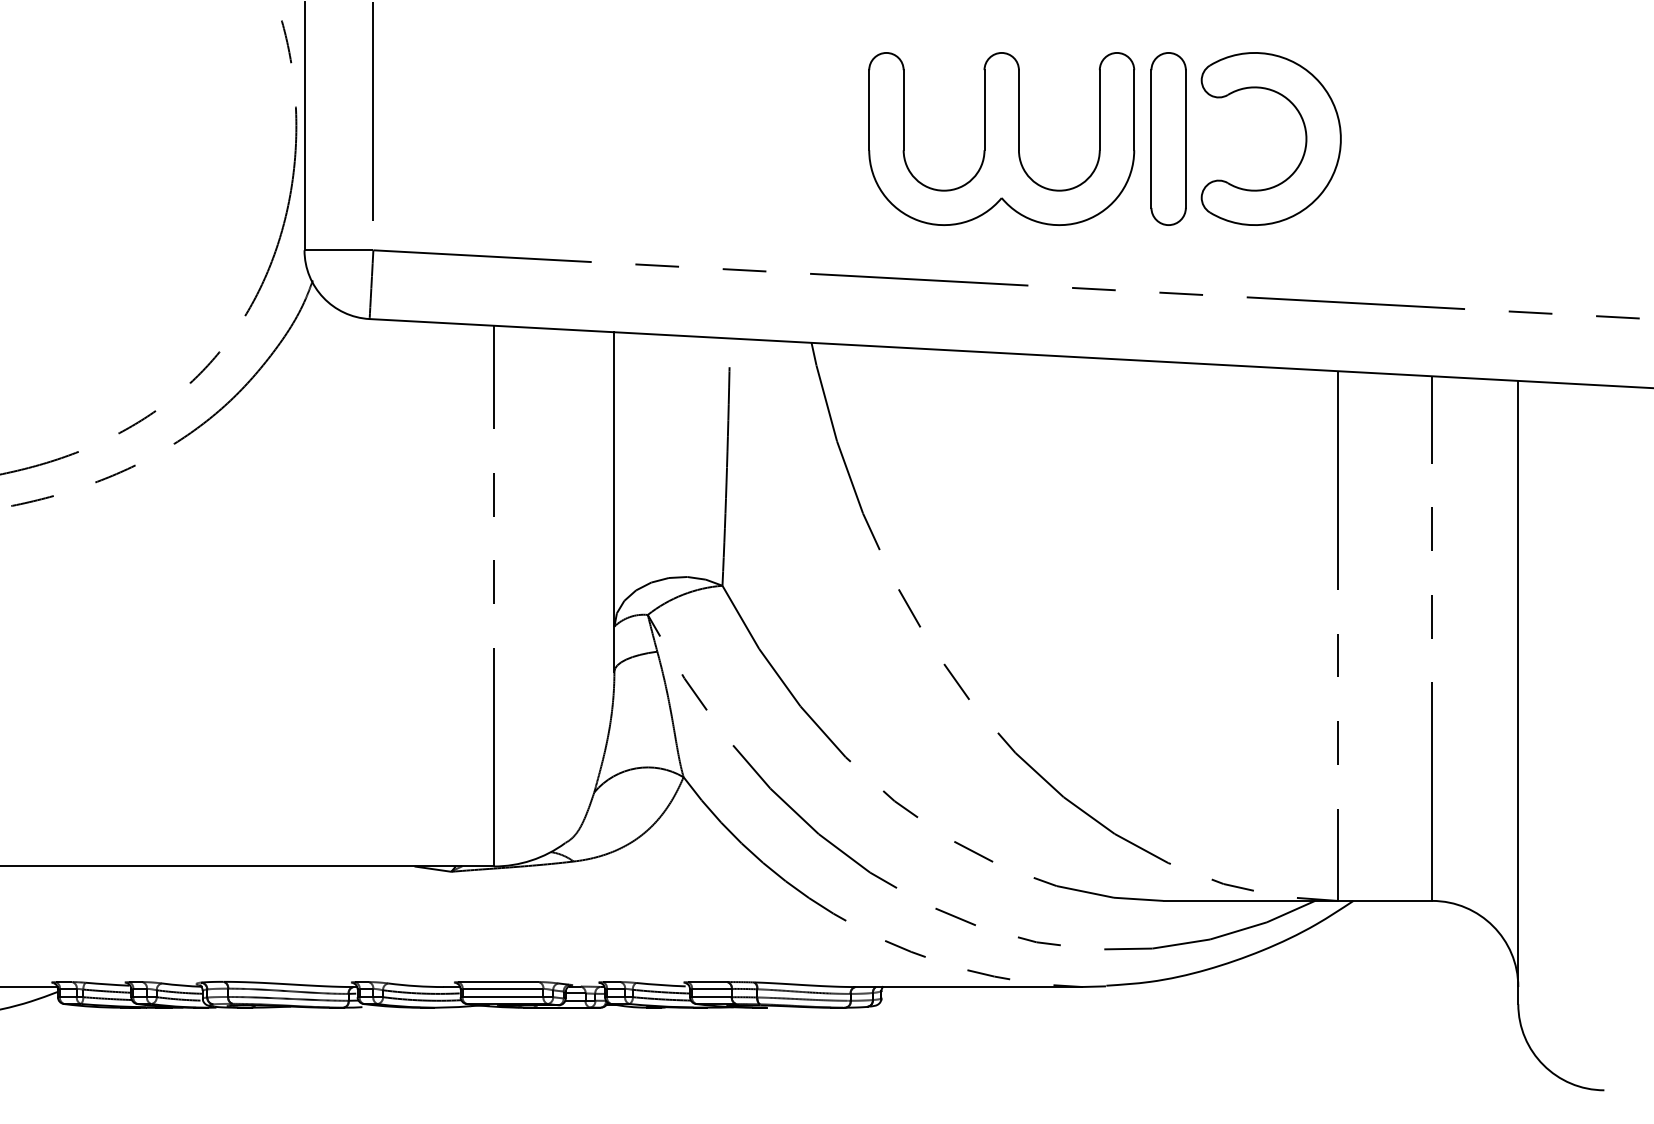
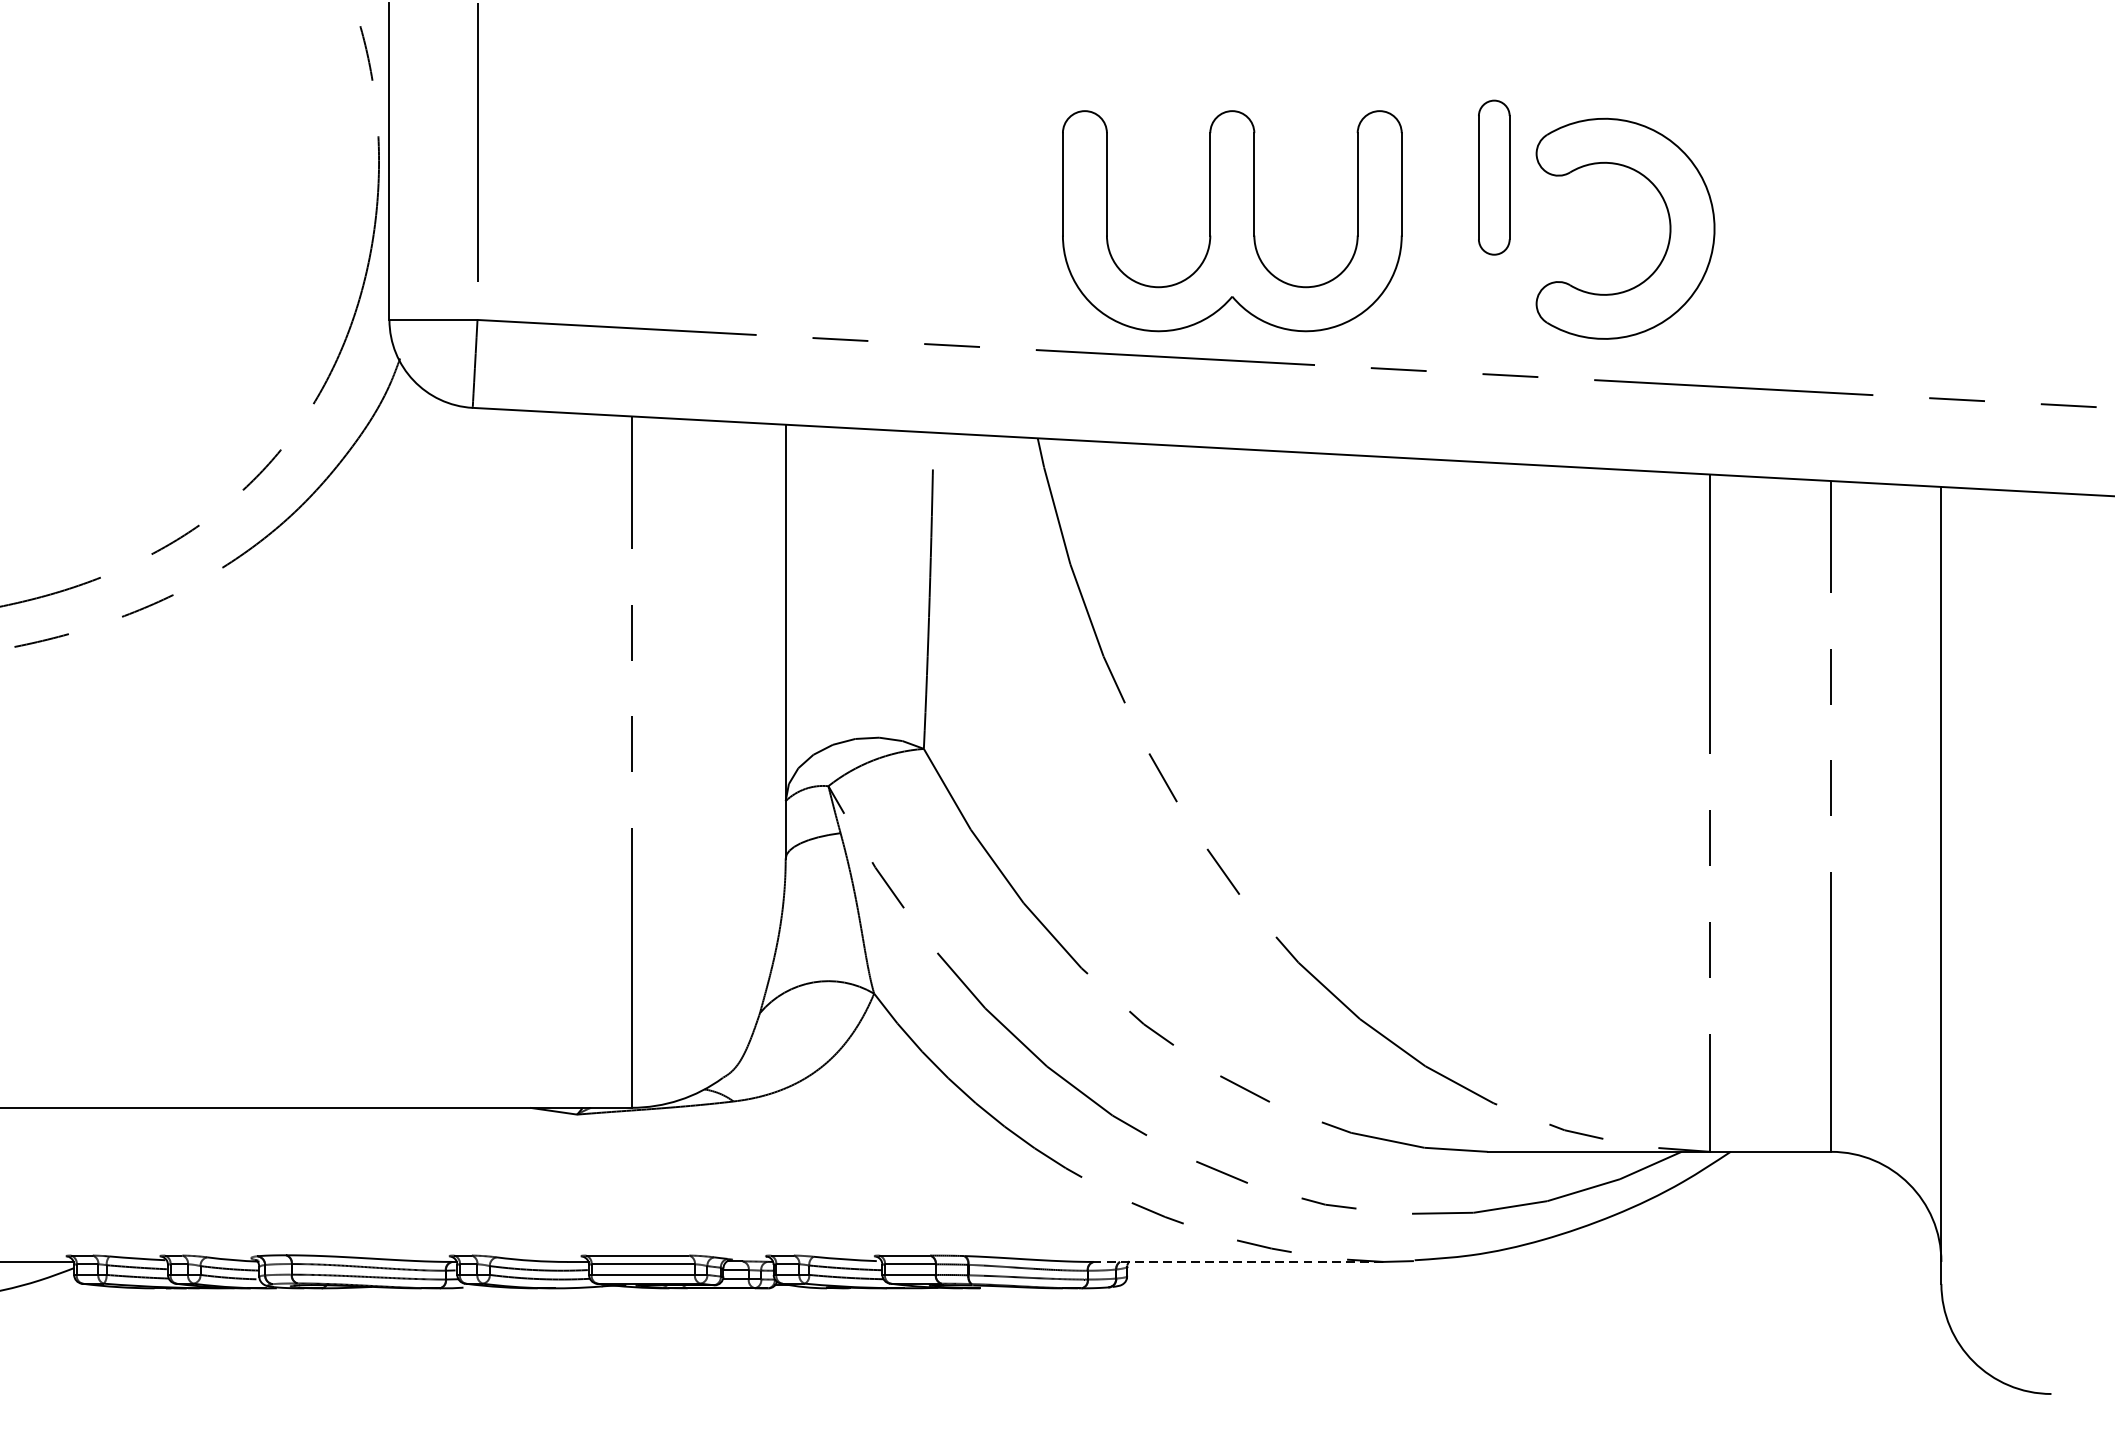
part: (1304, 130) -> (1668, 217), moved
part: (1001, 138) -> (1232, 220), moved
part: (1168, 138) -> (1494, 177), size x0.7
line: (968, 987) -> (1238, 1262), solid -> dashed

